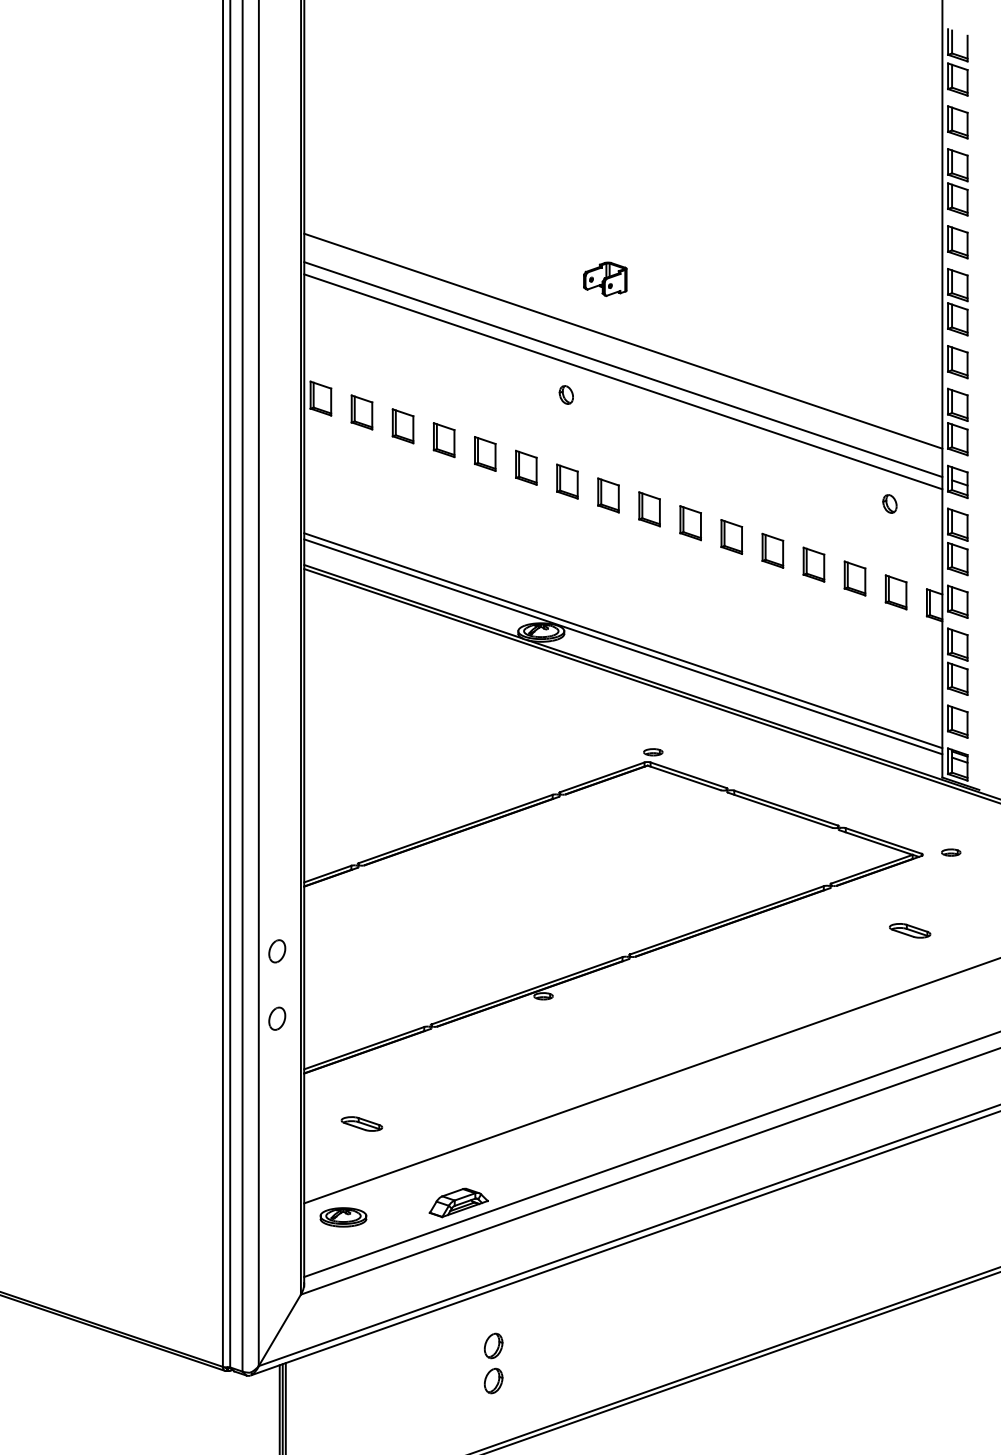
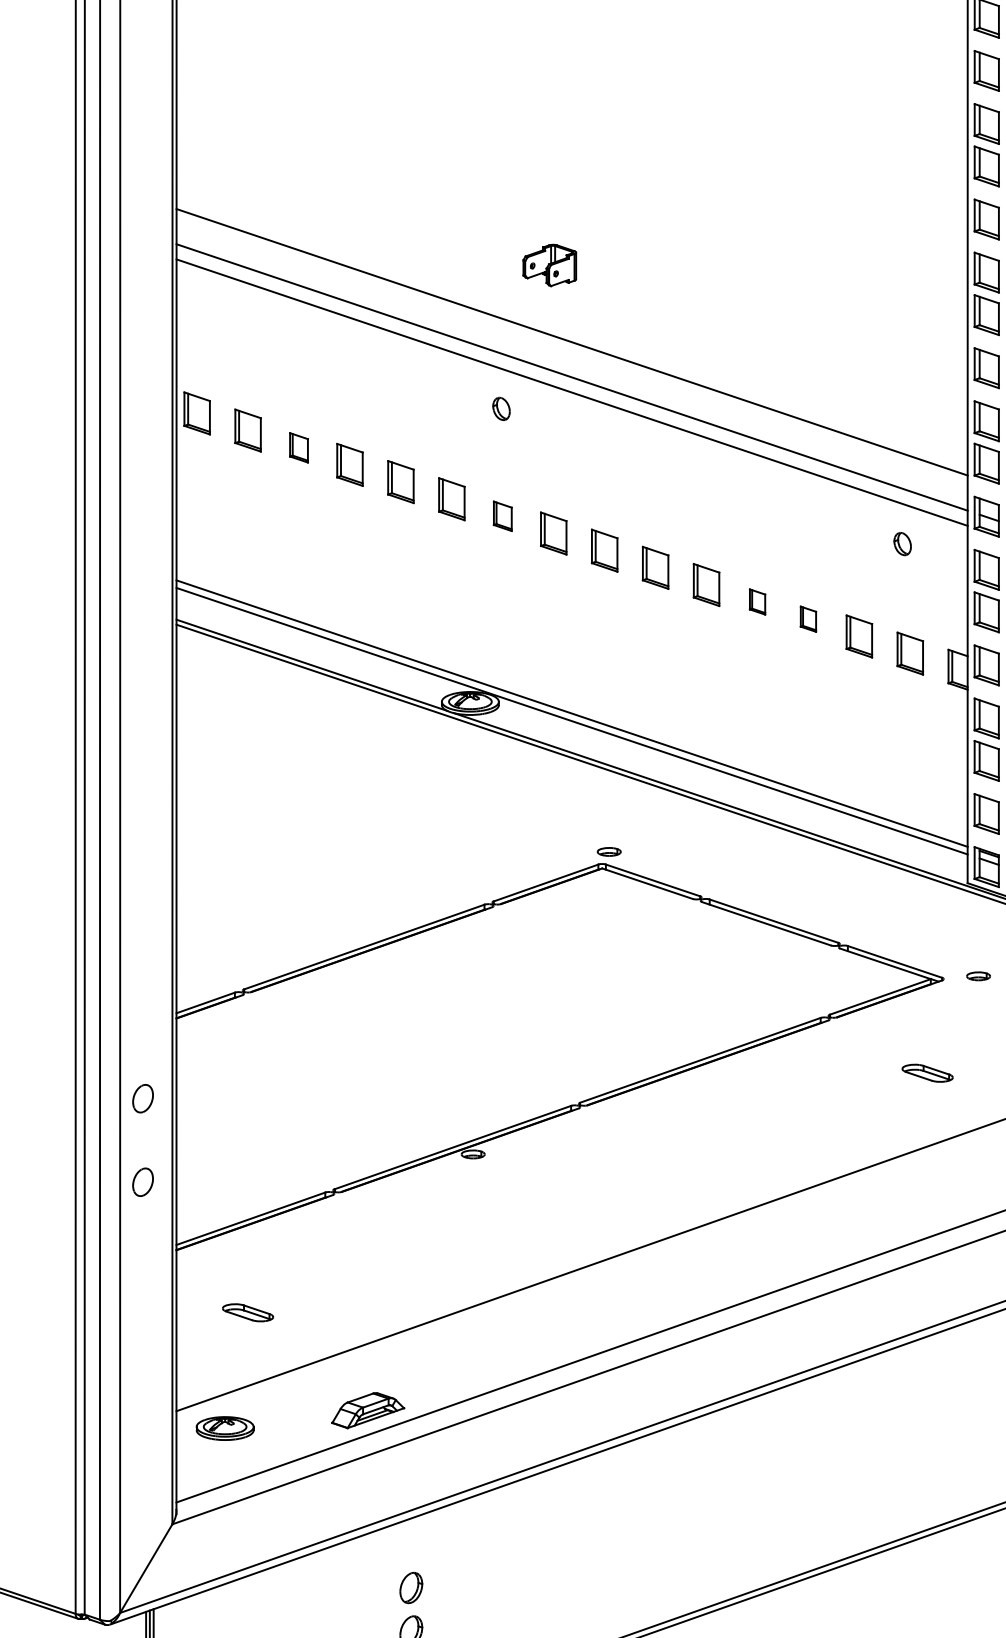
part: (402, 426) -> (298, 448), size x0.7
part: (567, 481) -> (502, 516), size x0.7
part: (772, 550) -> (757, 601), size x0.6
part: (813, 564) -> (807, 619), size x0.6

